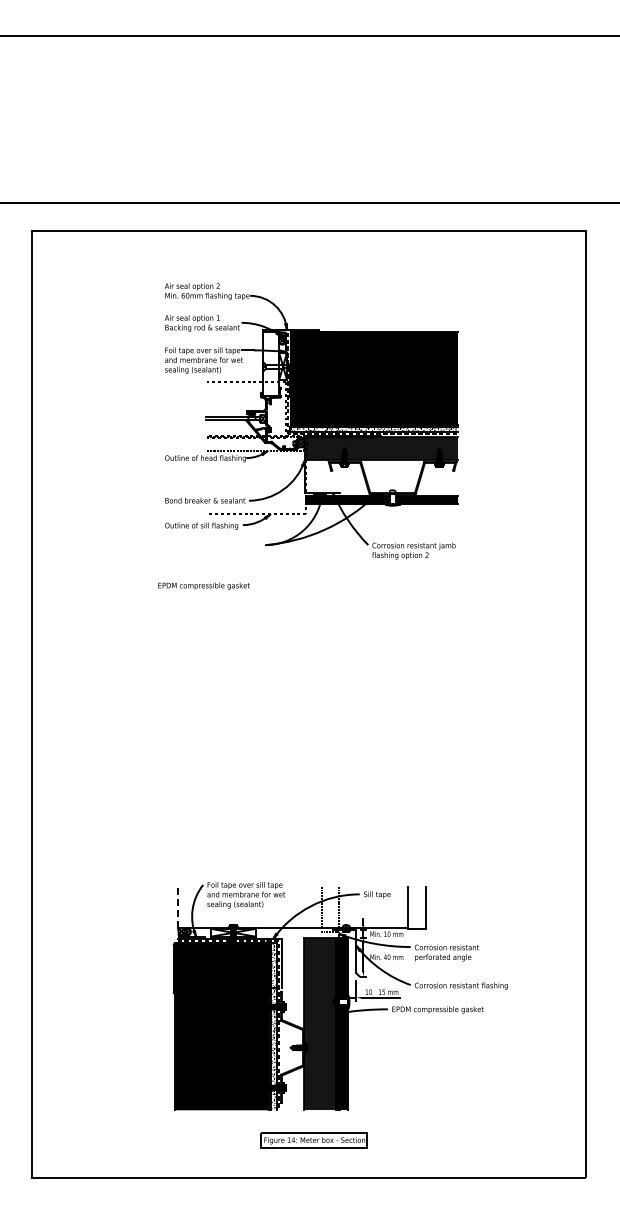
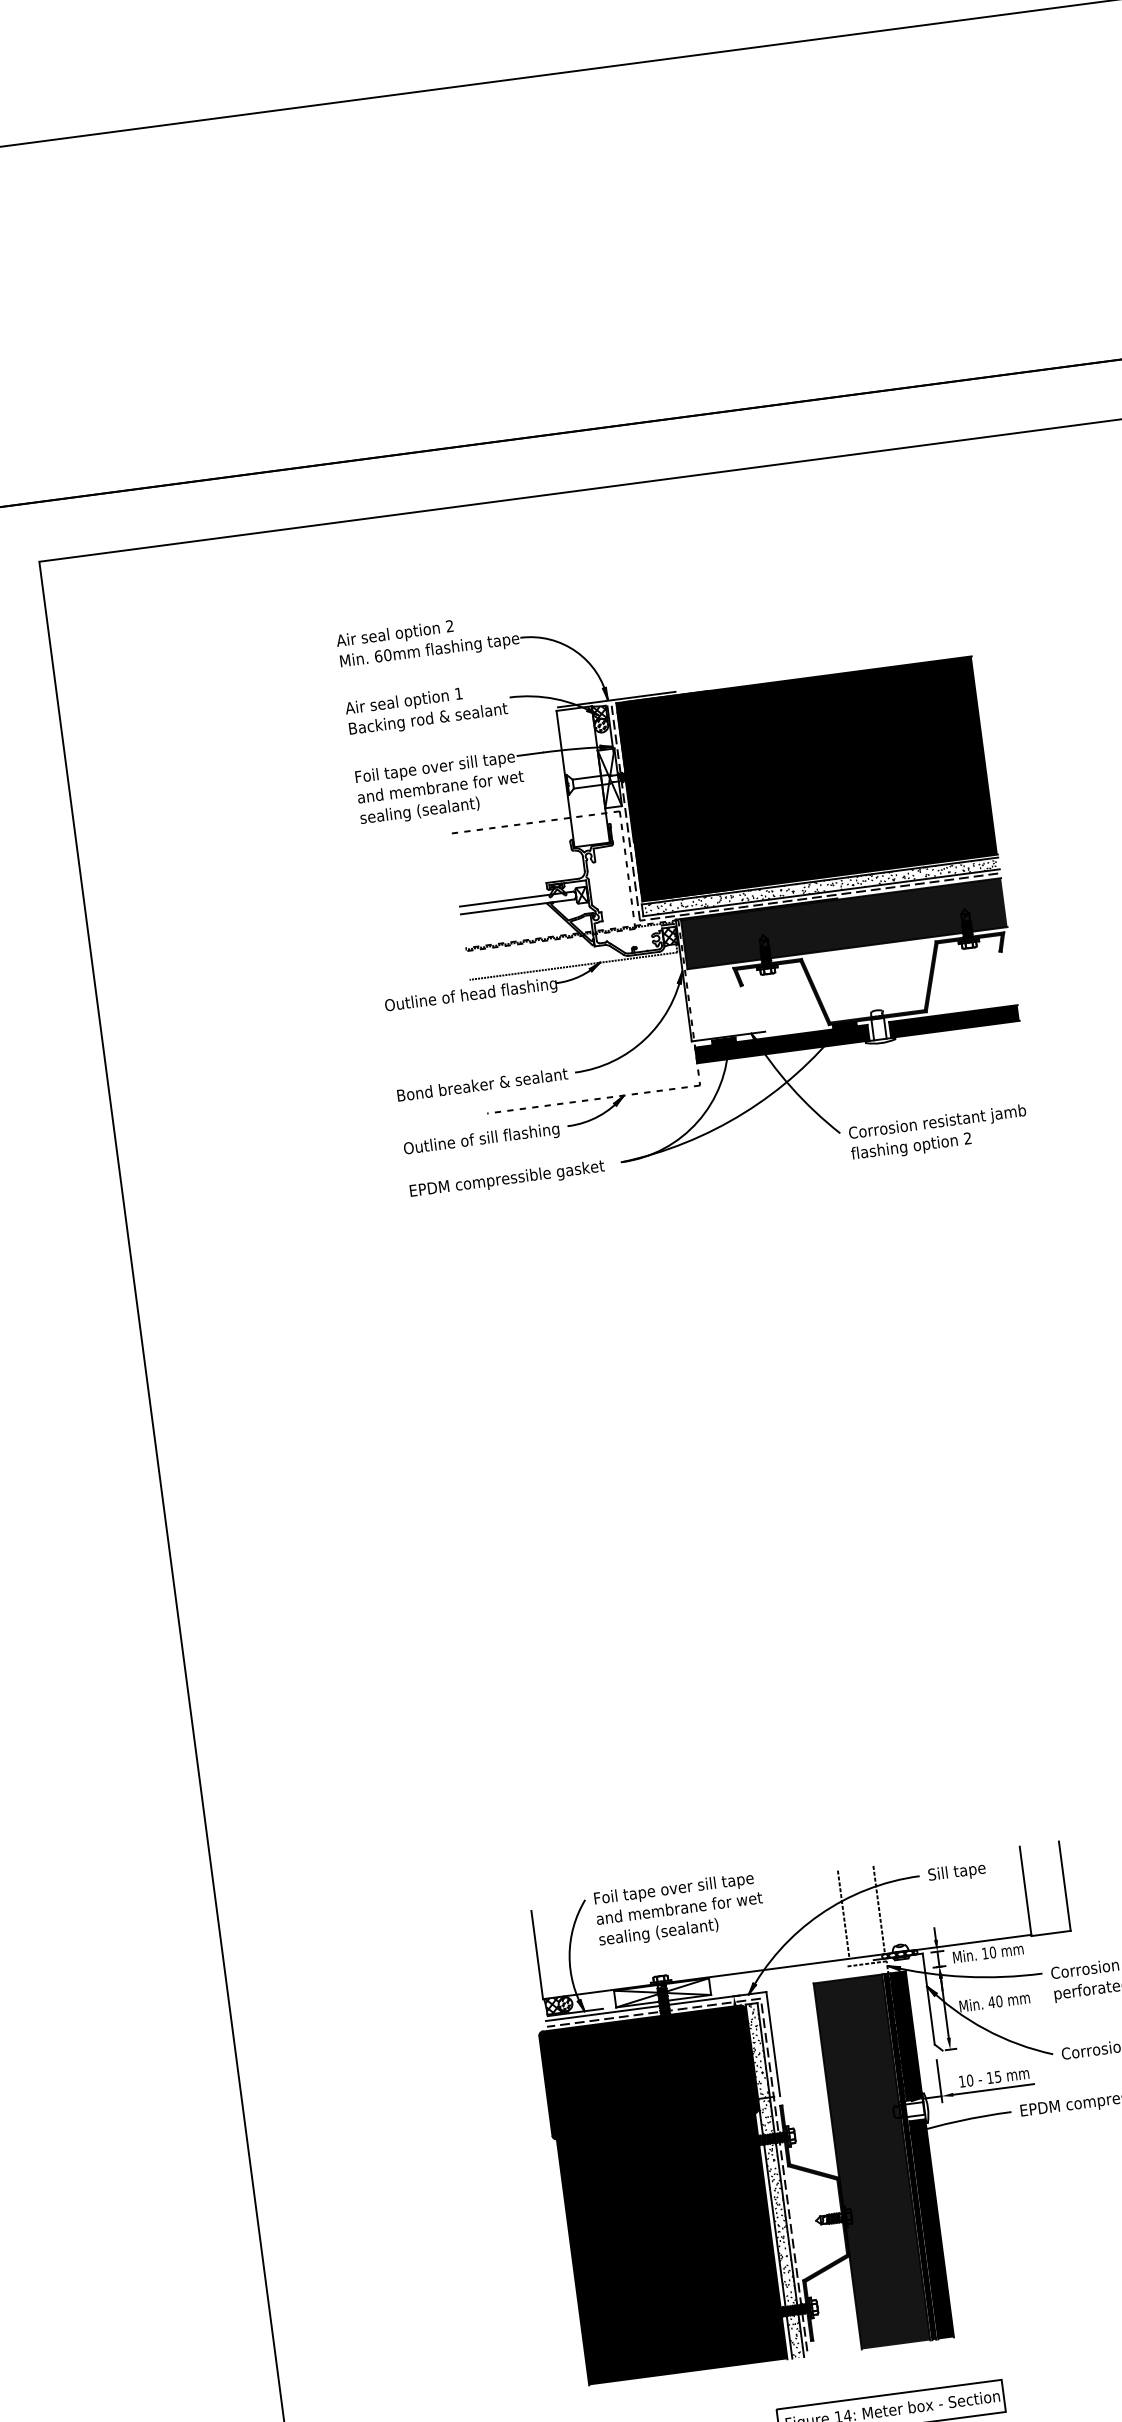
text: (203, 585) -> (505, 1178), moved
line: (177, 907) -> (536, 1954), dashed -> solid

